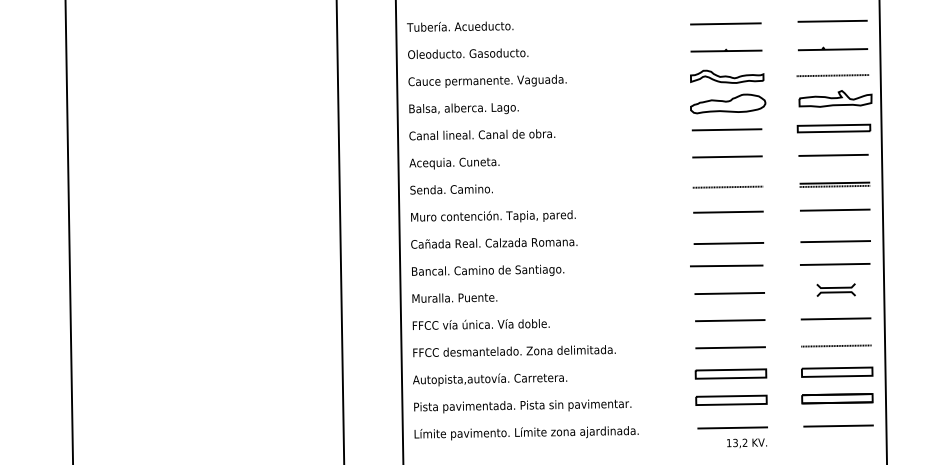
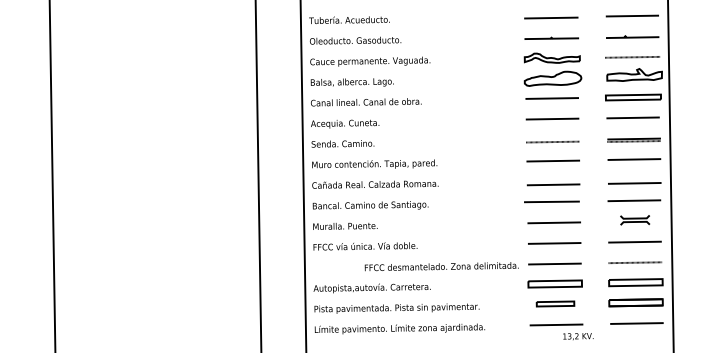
text: (514, 350) -> (441, 266), moved
part: (731, 399) -> (555, 303), size x0.7
text: (747, 443) -> (578, 336), moved

